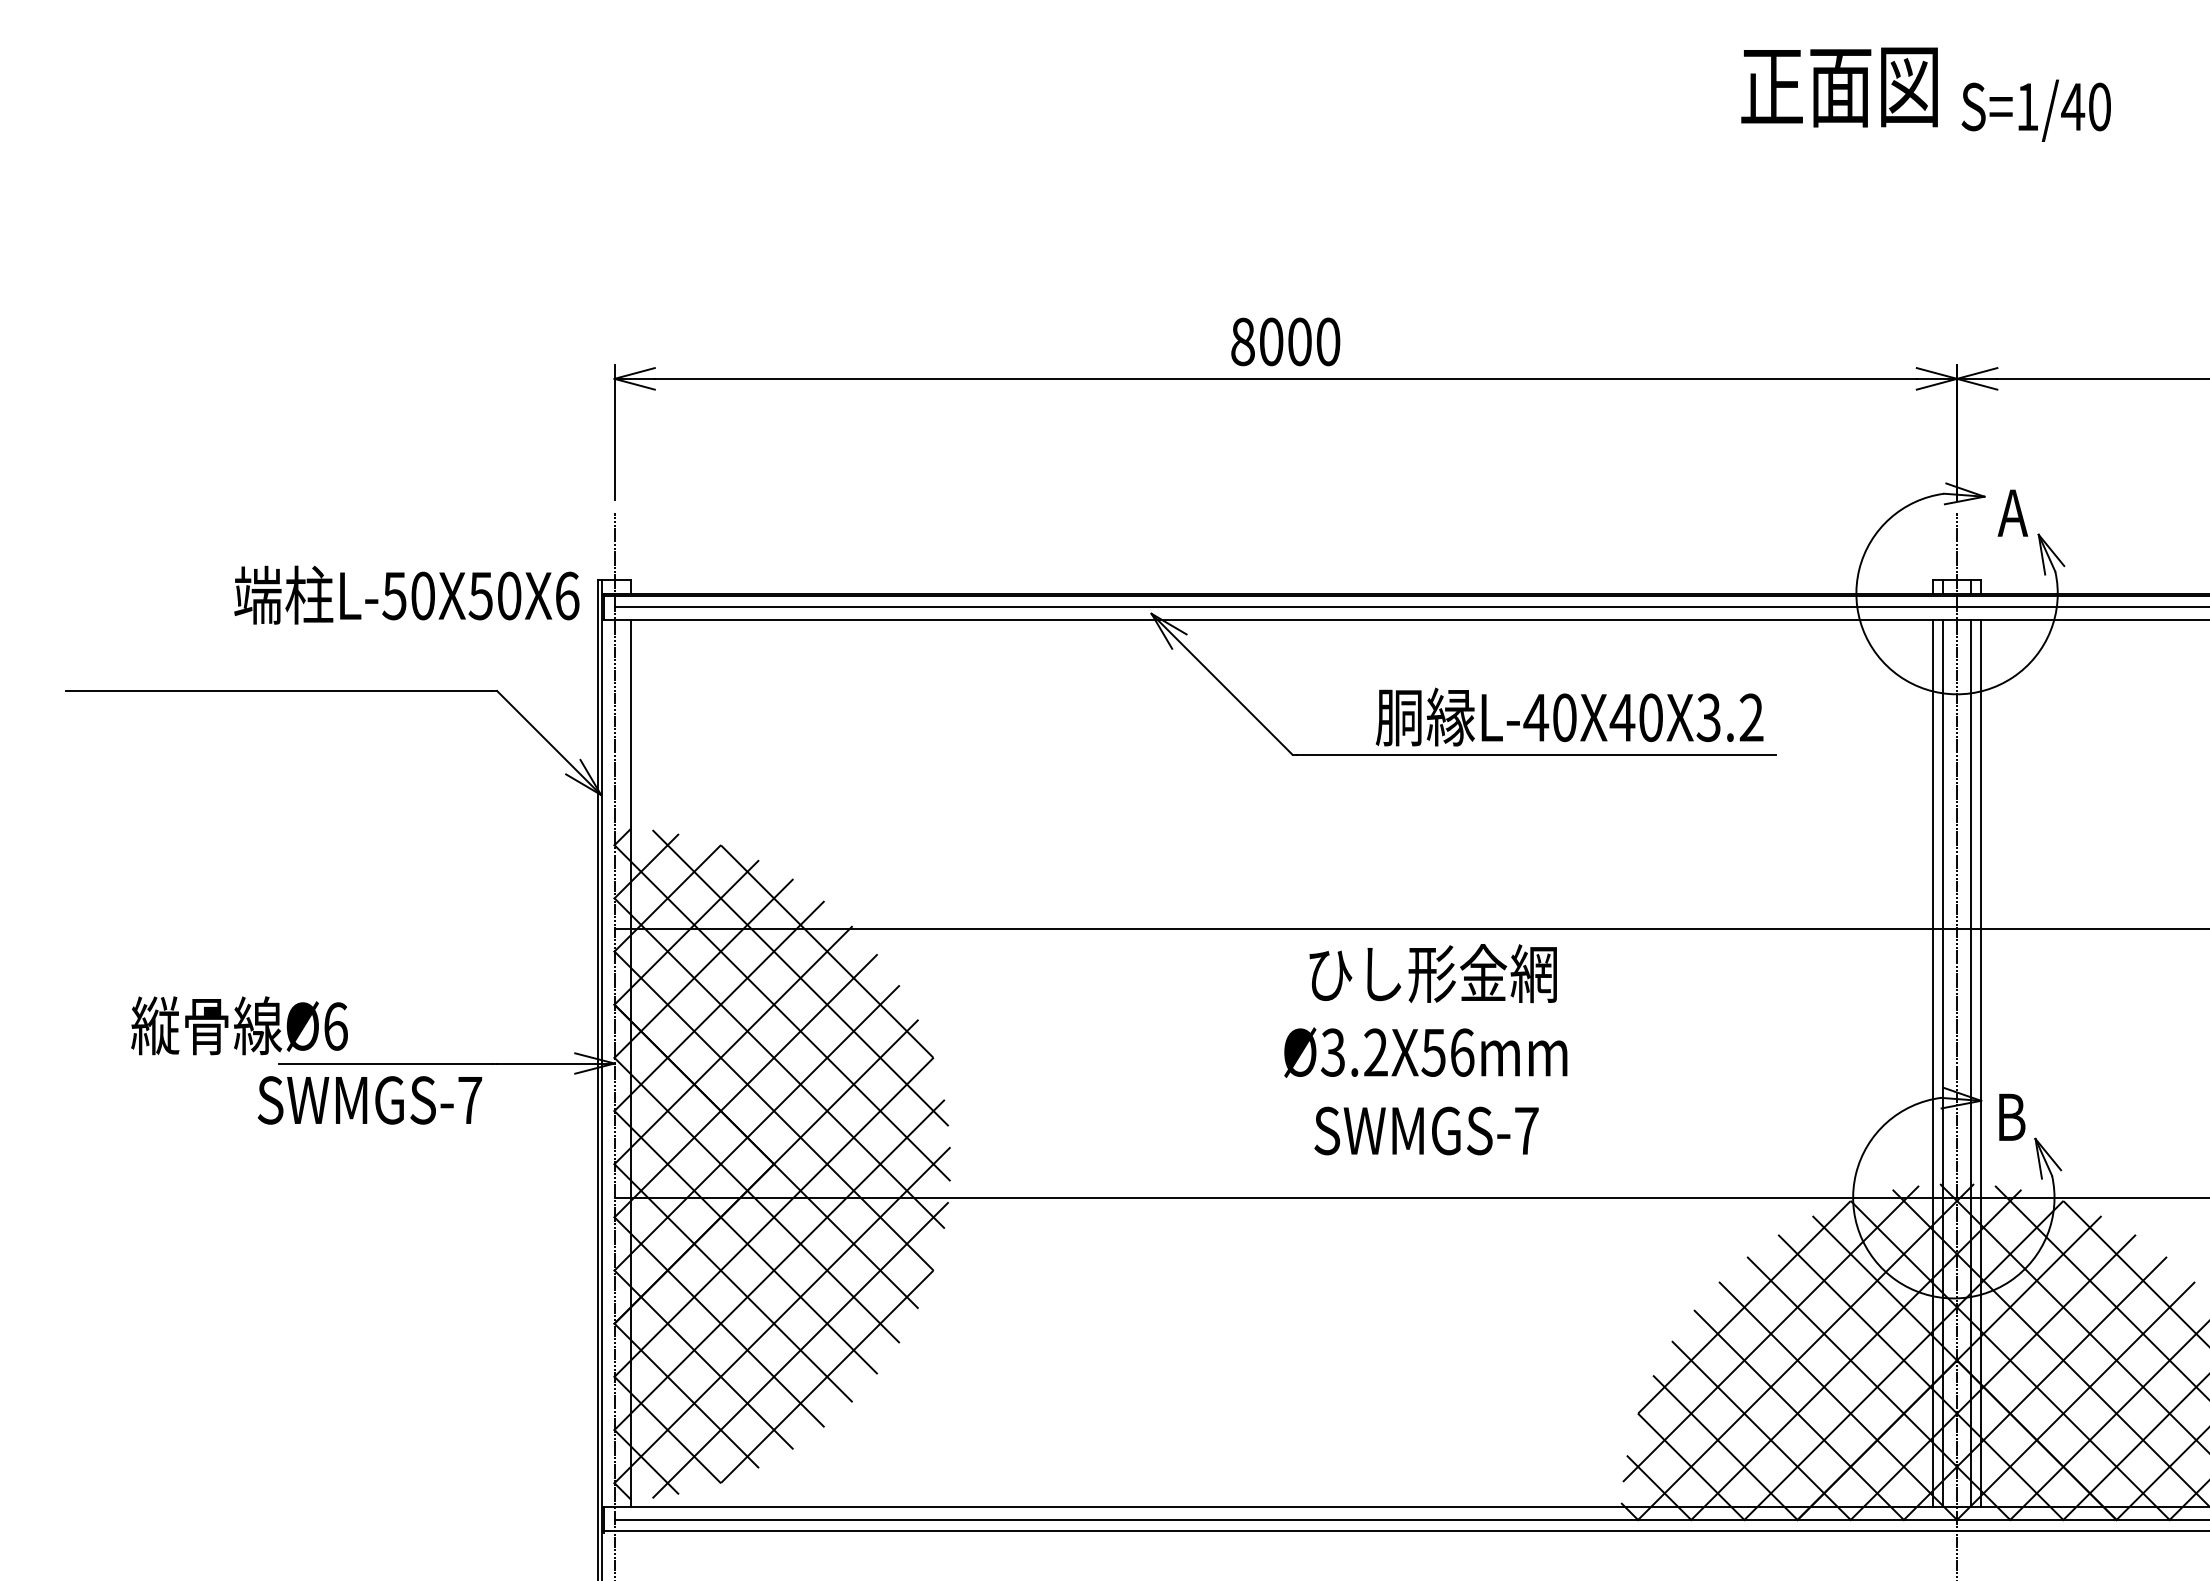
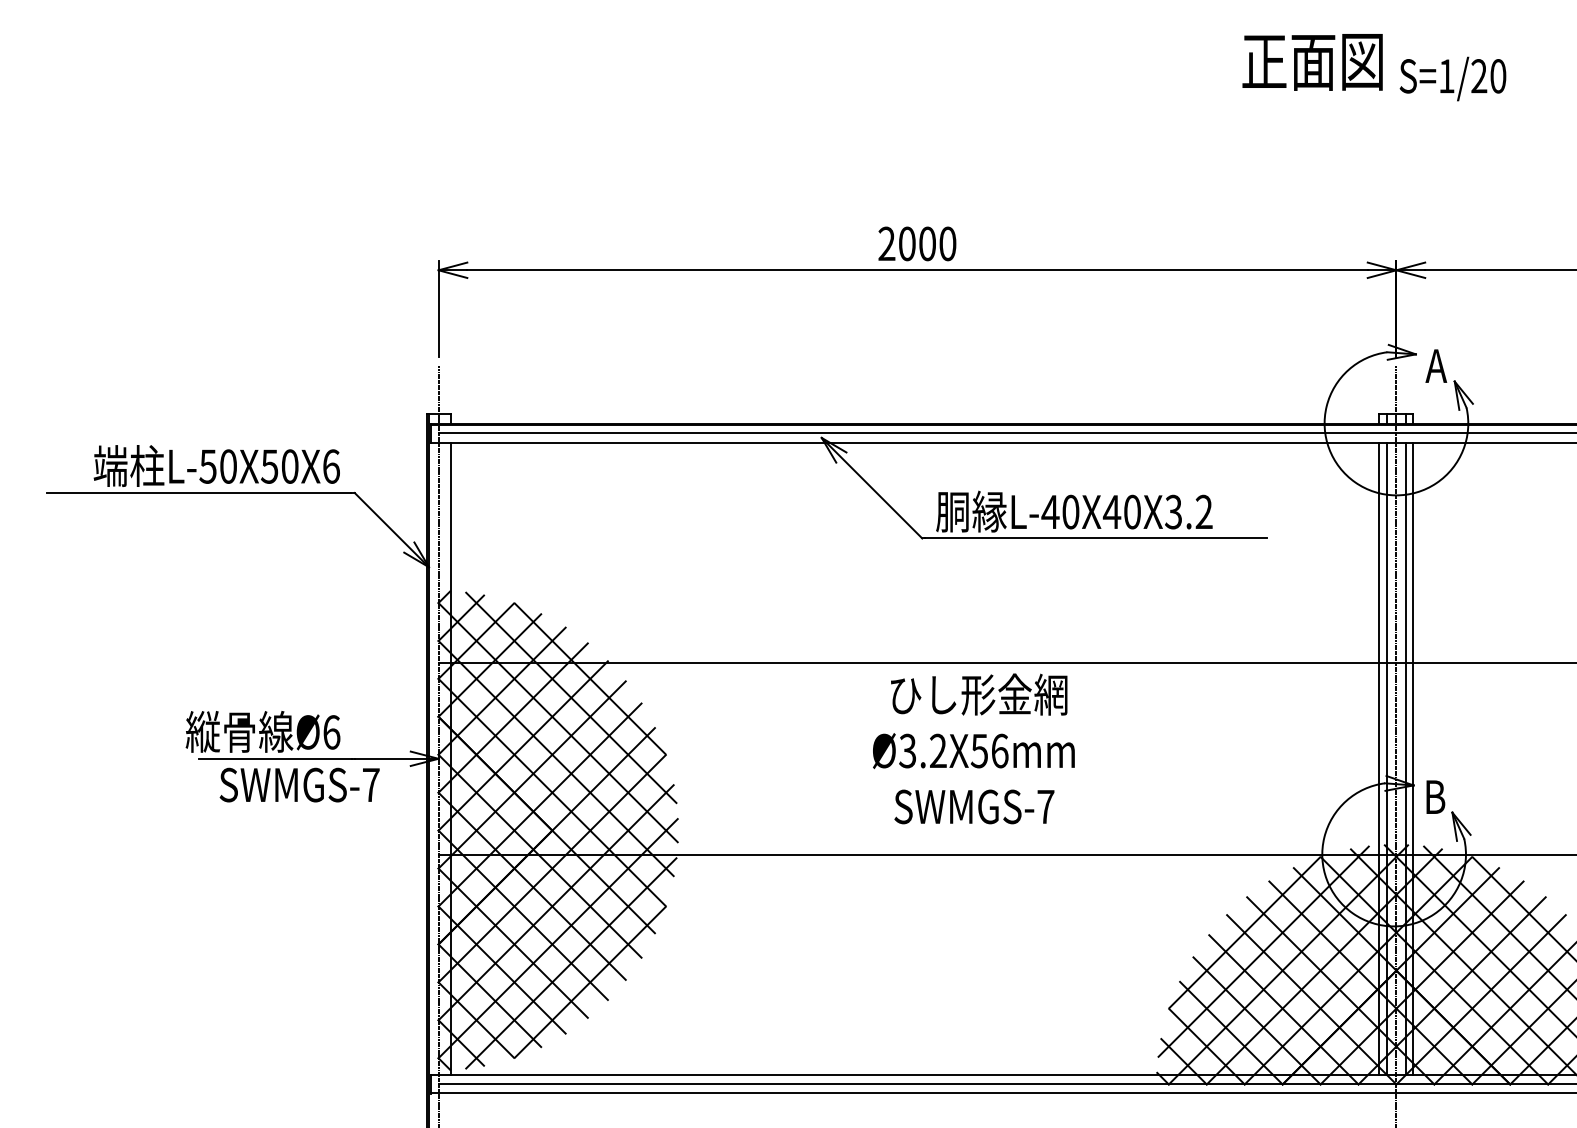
text: (2073, 106) -> (1479, 75), S=1/40 -> S=1/20
text: (1242, 341) -> (886, 243), 8000 -> 2000
text: (406, 594) -> (216, 465), moved
text: (1569, 716) -> (1074, 511), moved
text: (239, 1025) -> (263, 731), moved
text: (1425, 1049) -> (973, 748), moved
text: (369, 1100) -> (299, 785), moved

